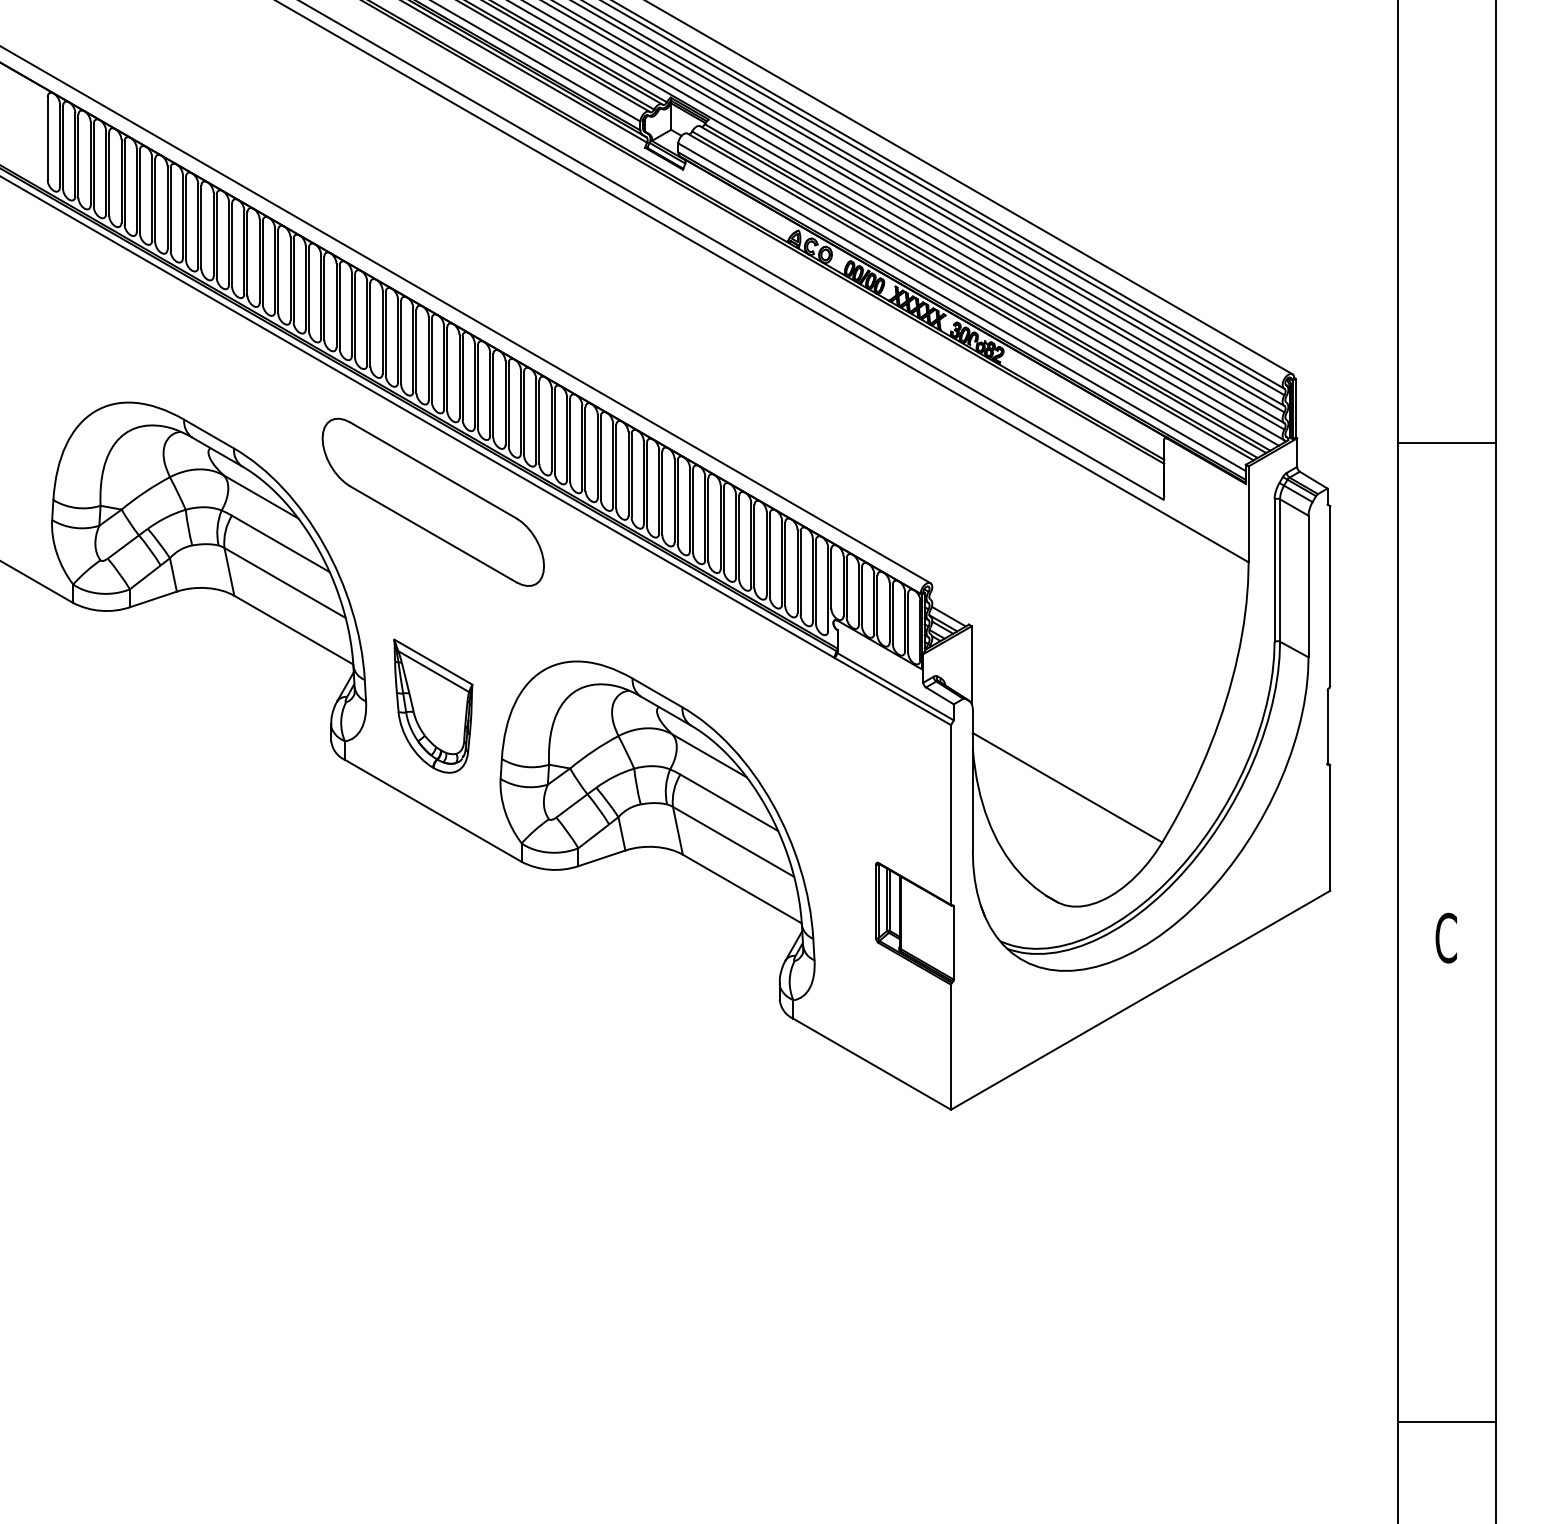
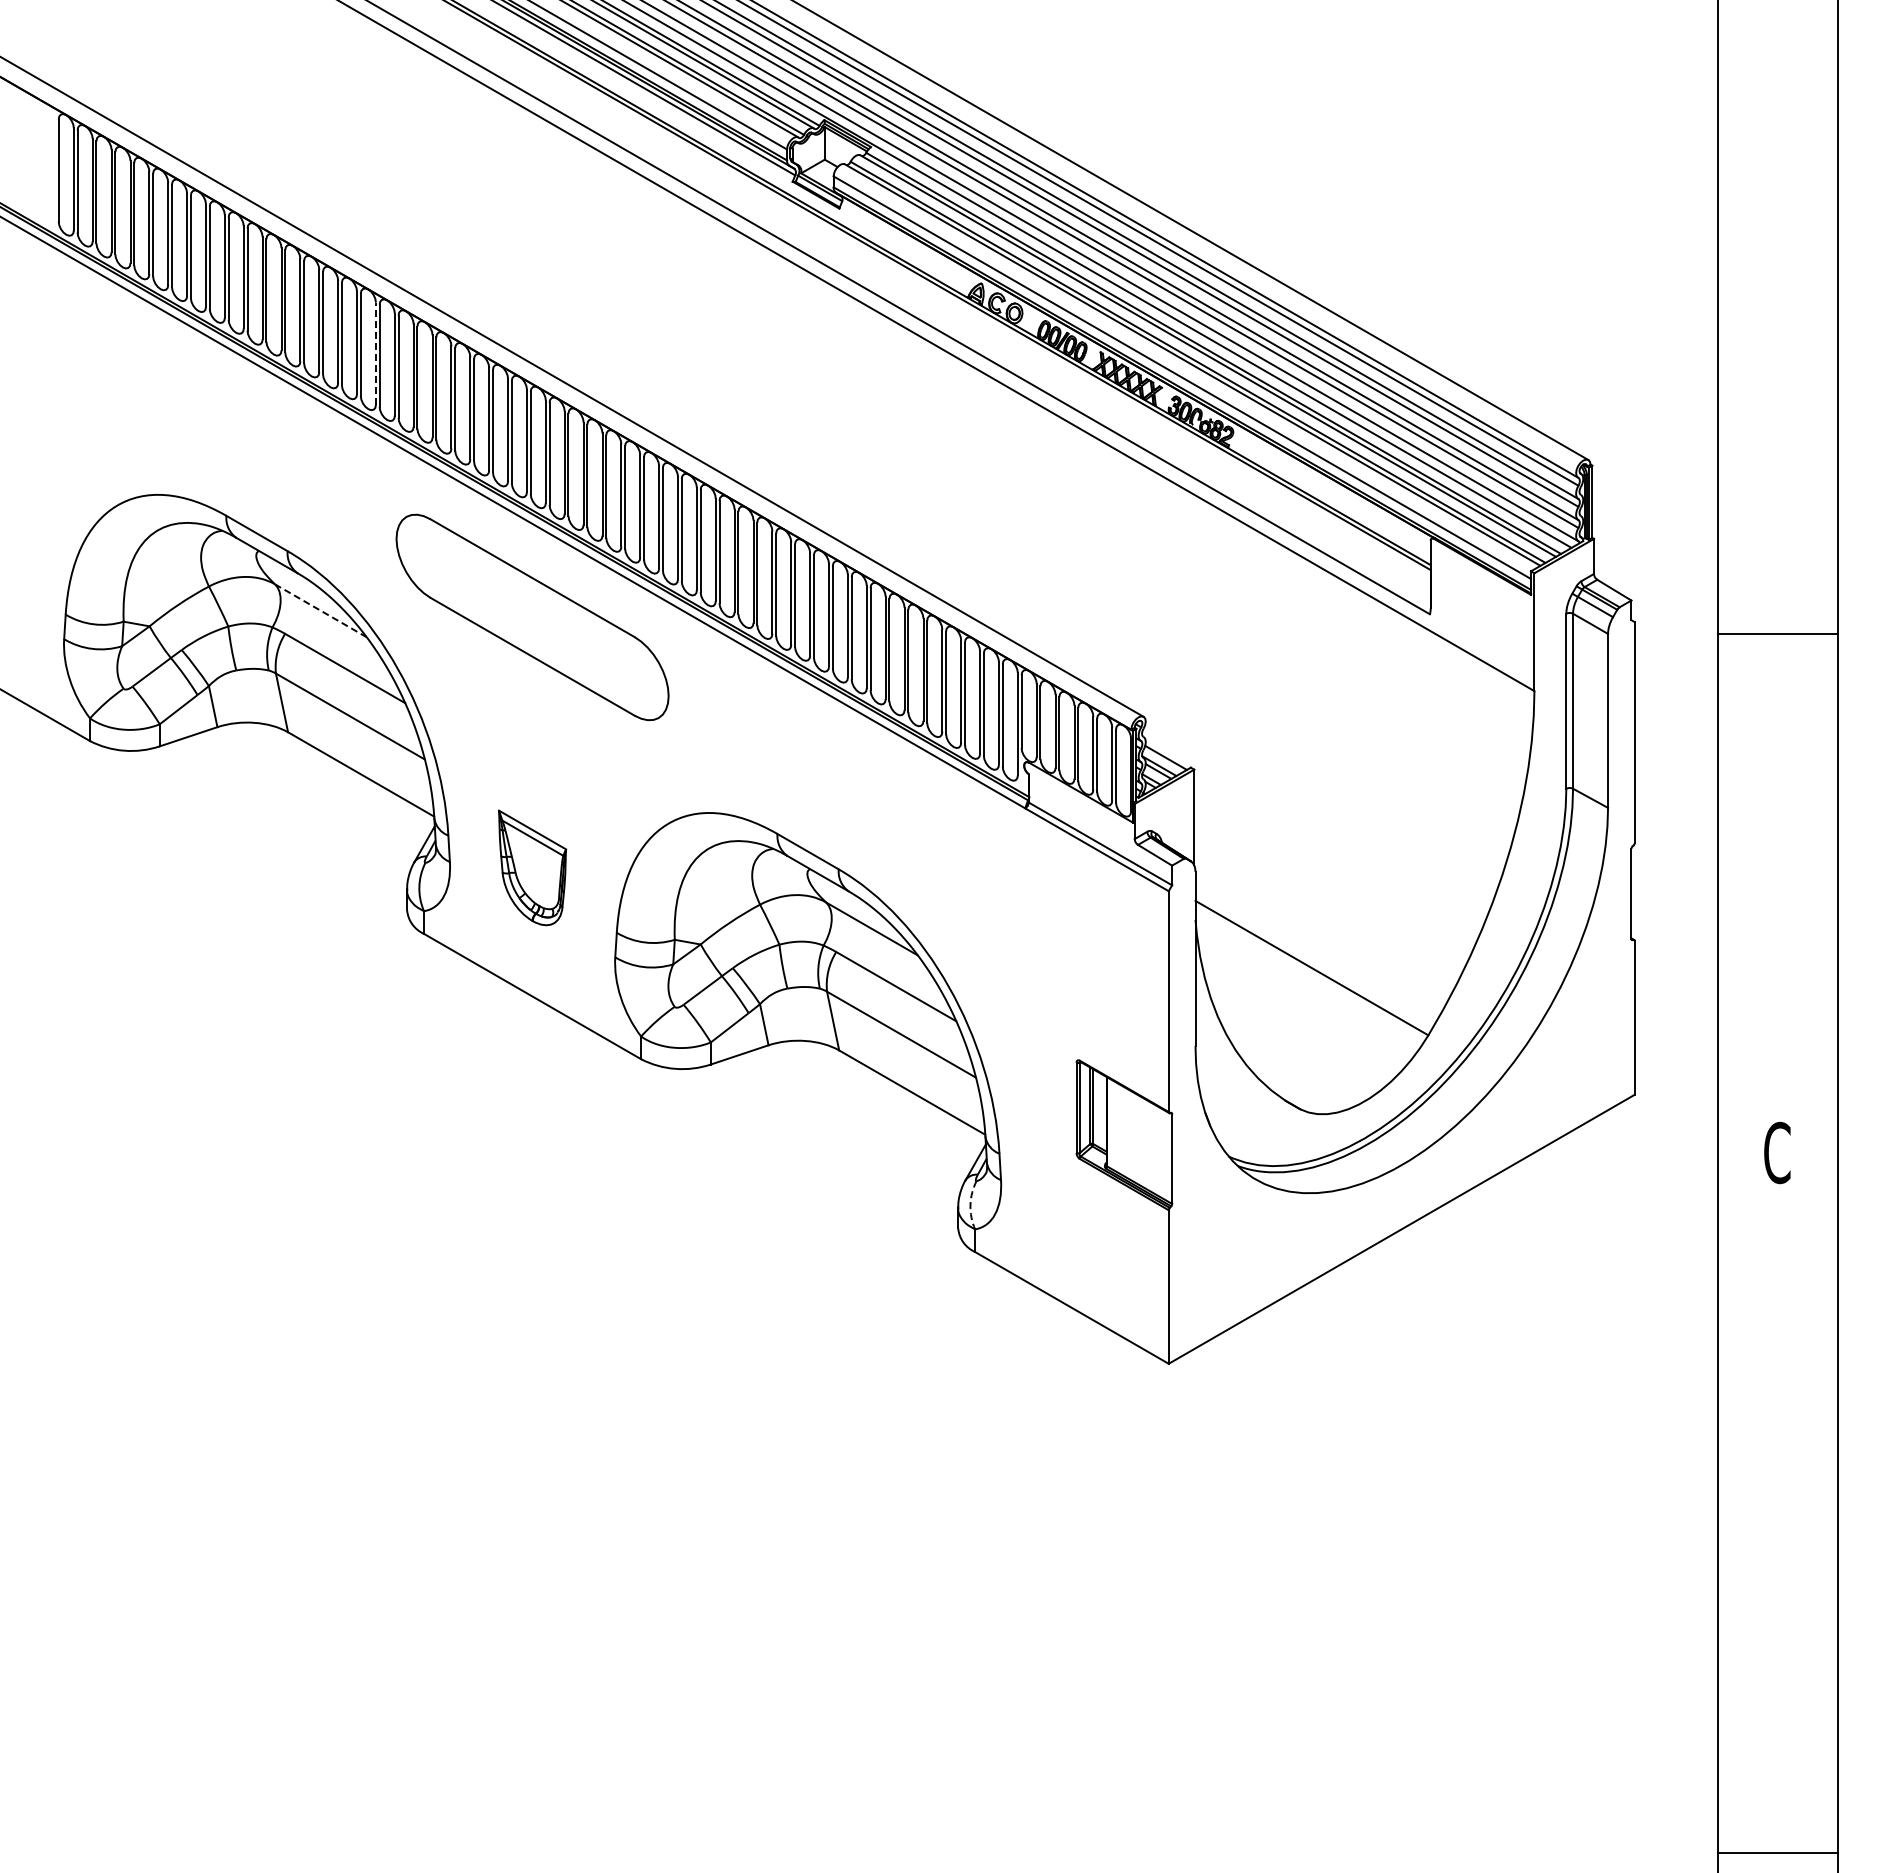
line: (305, 287) -> (375, 353), solid -> dashed
line: (1446, 442) -> (1777, 633), moved
line: (260, 496) -> (320, 610), solid -> dashed
part: (433, 705) -> (532, 867), size x0.7
arc: (789, 980) -> (970, 1205), solid -> dashed
line: (1446, 1421) -> (1777, 1852), moved

